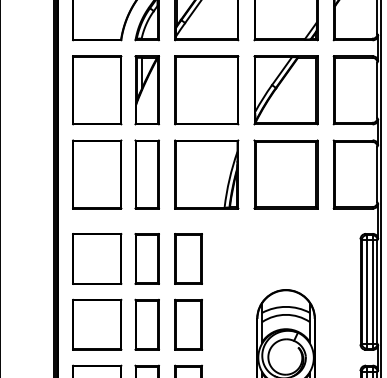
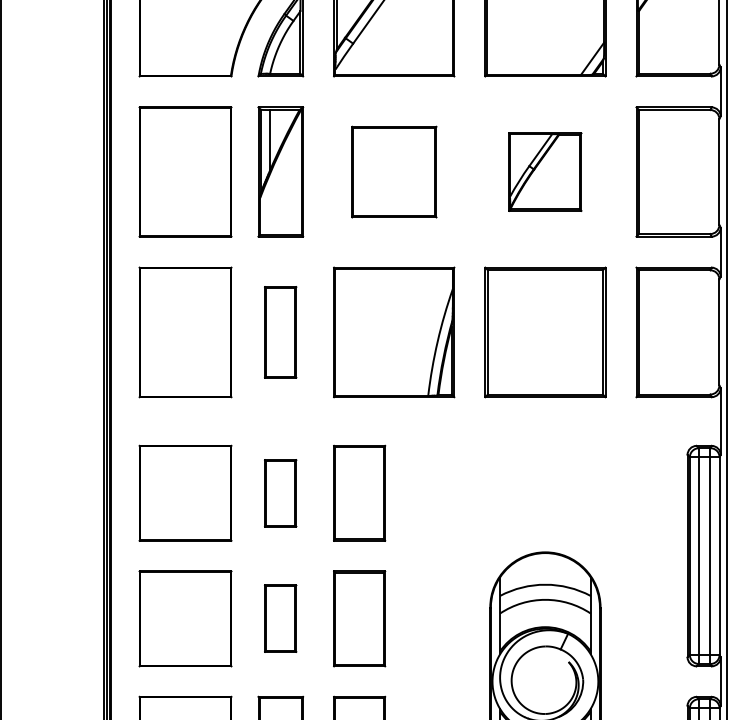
part: (206, 90) -> (393, 172), size x0.7
part: (285, 90) -> (544, 172), size x0.6
part: (146, 174) -> (279, 332), size x0.7
part: (146, 258) -> (279, 492), size x0.7
part: (146, 324) -> (279, 618), size x0.7

